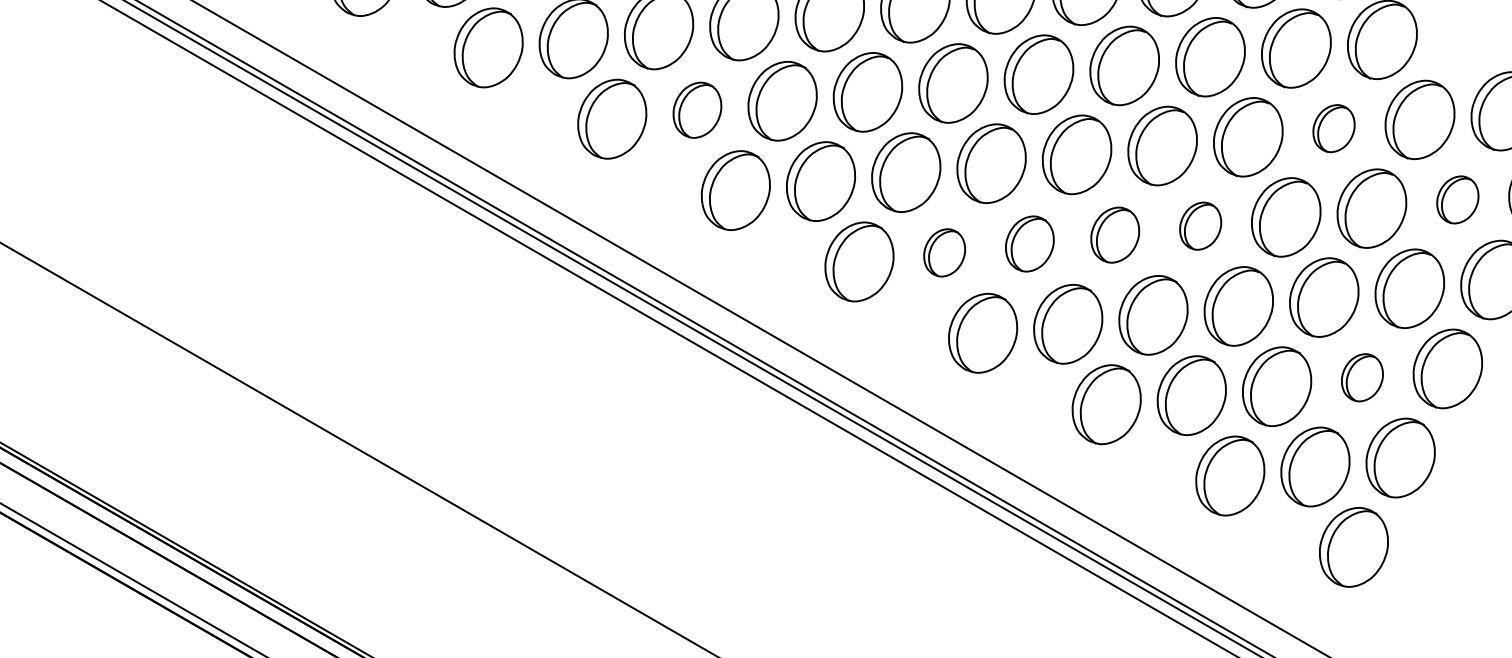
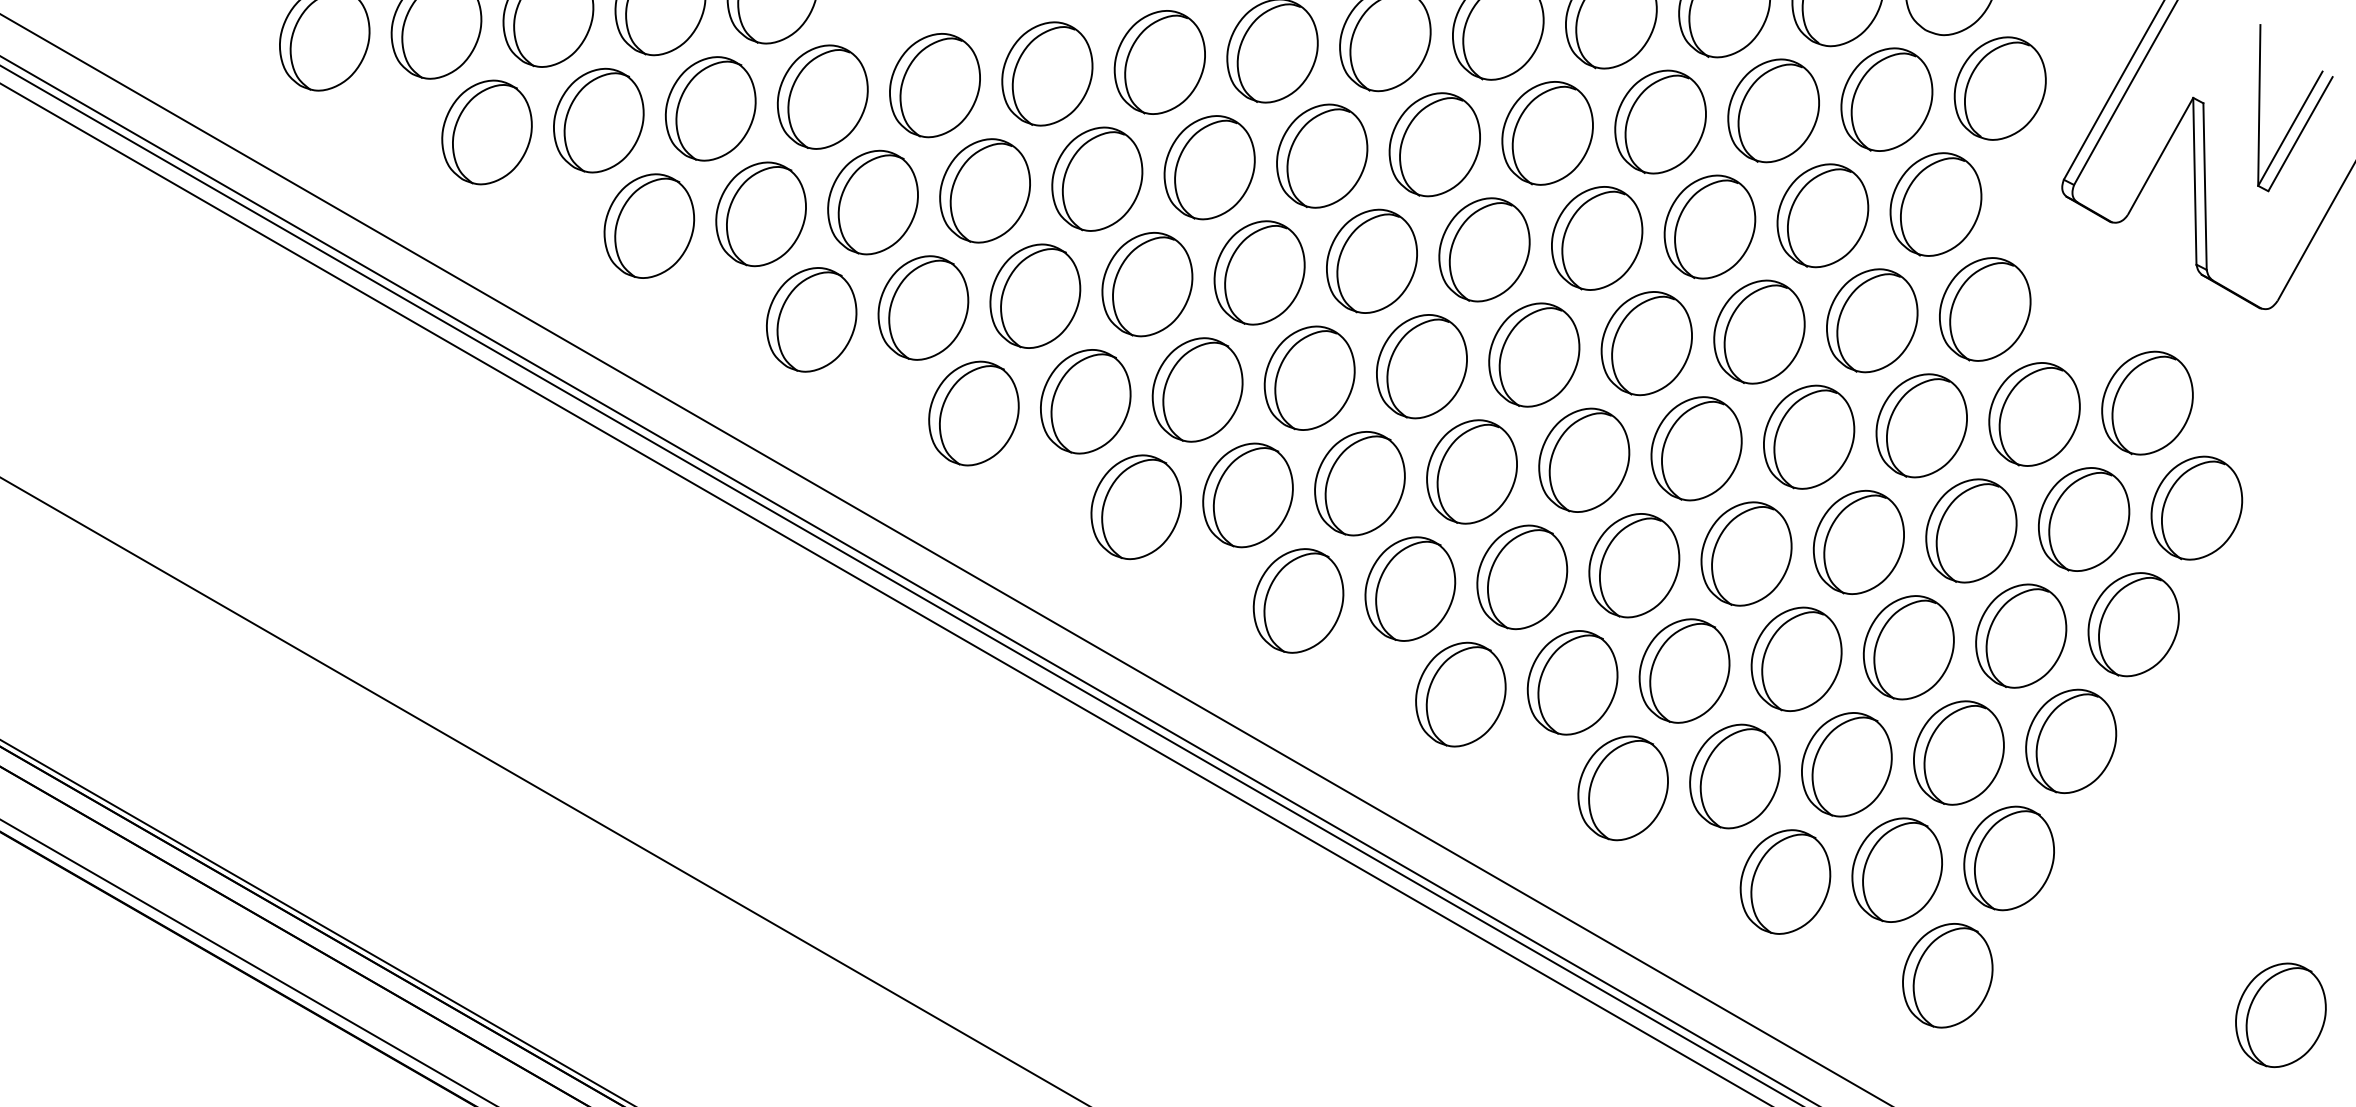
part: (697, 110) -> (1085, 401), size x1.43
part: (1333, 128) -> (1921, 425), size x1.67
part: (1458, 199) -> (2084, 519), size x1.67
part: (1200, 225) -> (1746, 553), size x1.67
part: (1115, 234) -> (1634, 565), size x1.43
part: (1030, 244) -> (1522, 577), size x1.43
part: (944, 252) -> (1410, 588), size x1.67
part: (1362, 377) -> (1958, 752), size x1.67

